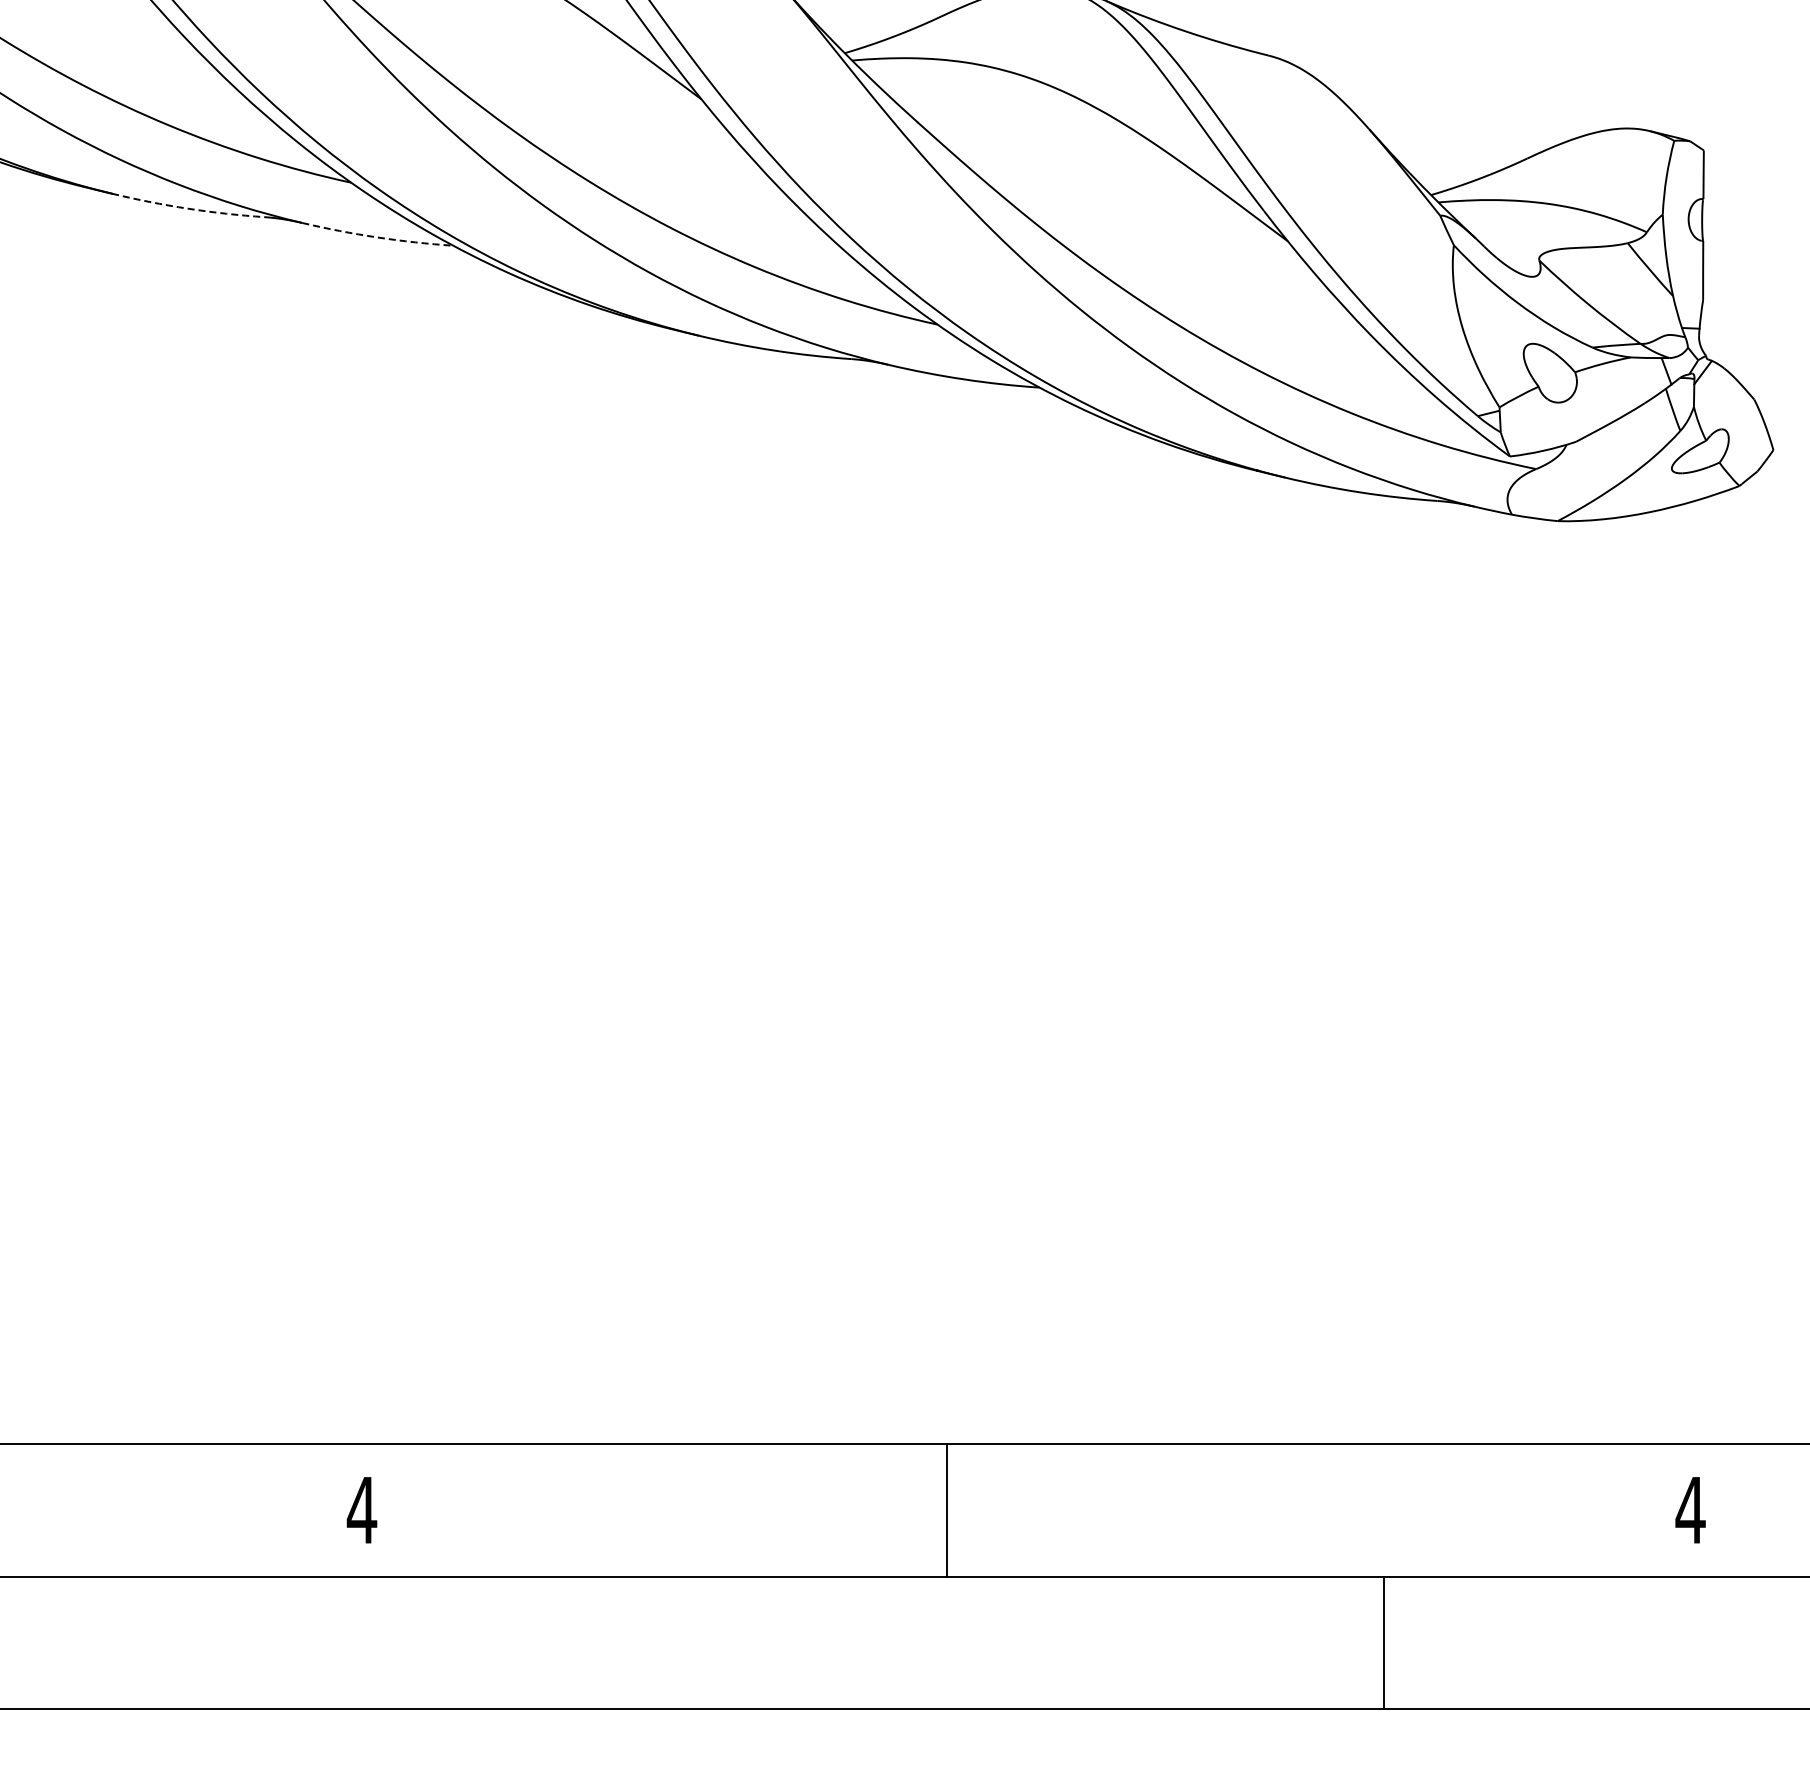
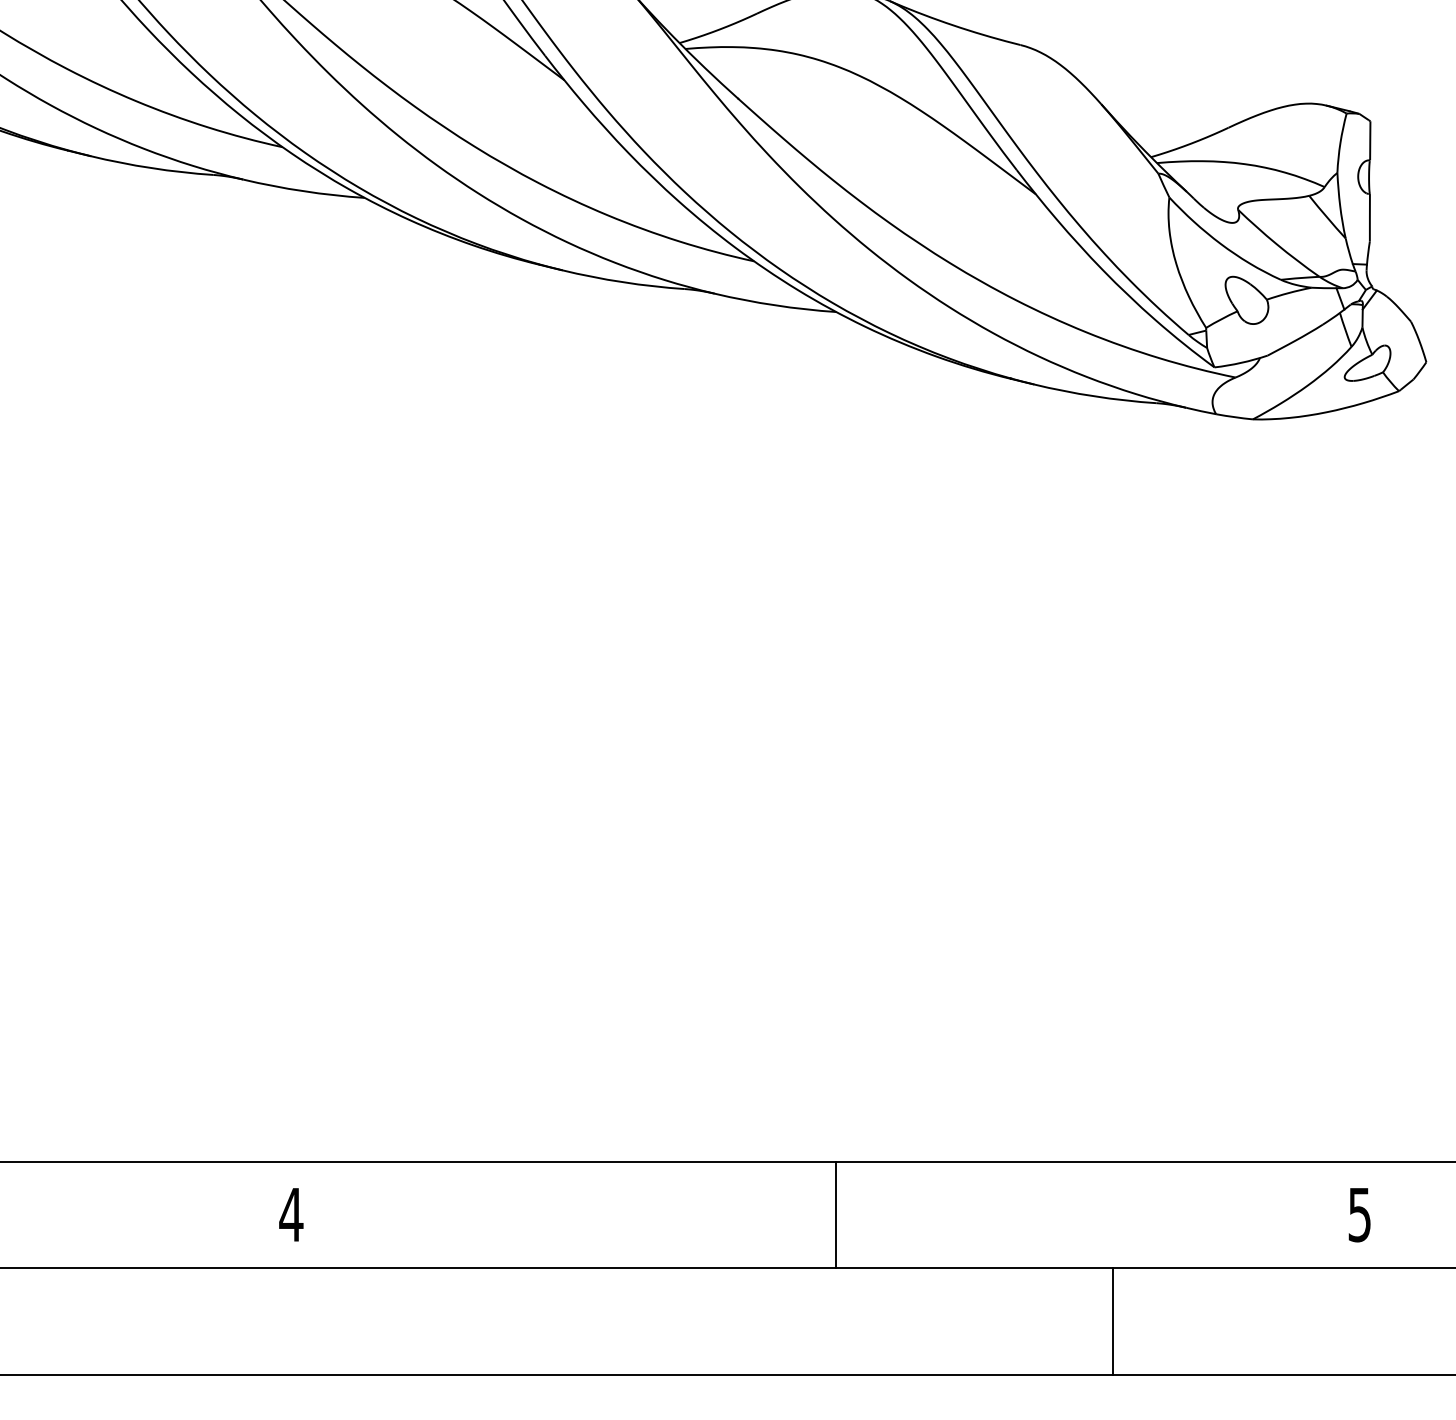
arc: (188, 208) -> (151, 167), dashed -> solid
arc: (377, 237) -> (303, 191), dashed -> solid
line: (947, 1509) -> (836, 1214), moved
text: (1690, 1510) -> (1359, 1215), 4 -> 5

